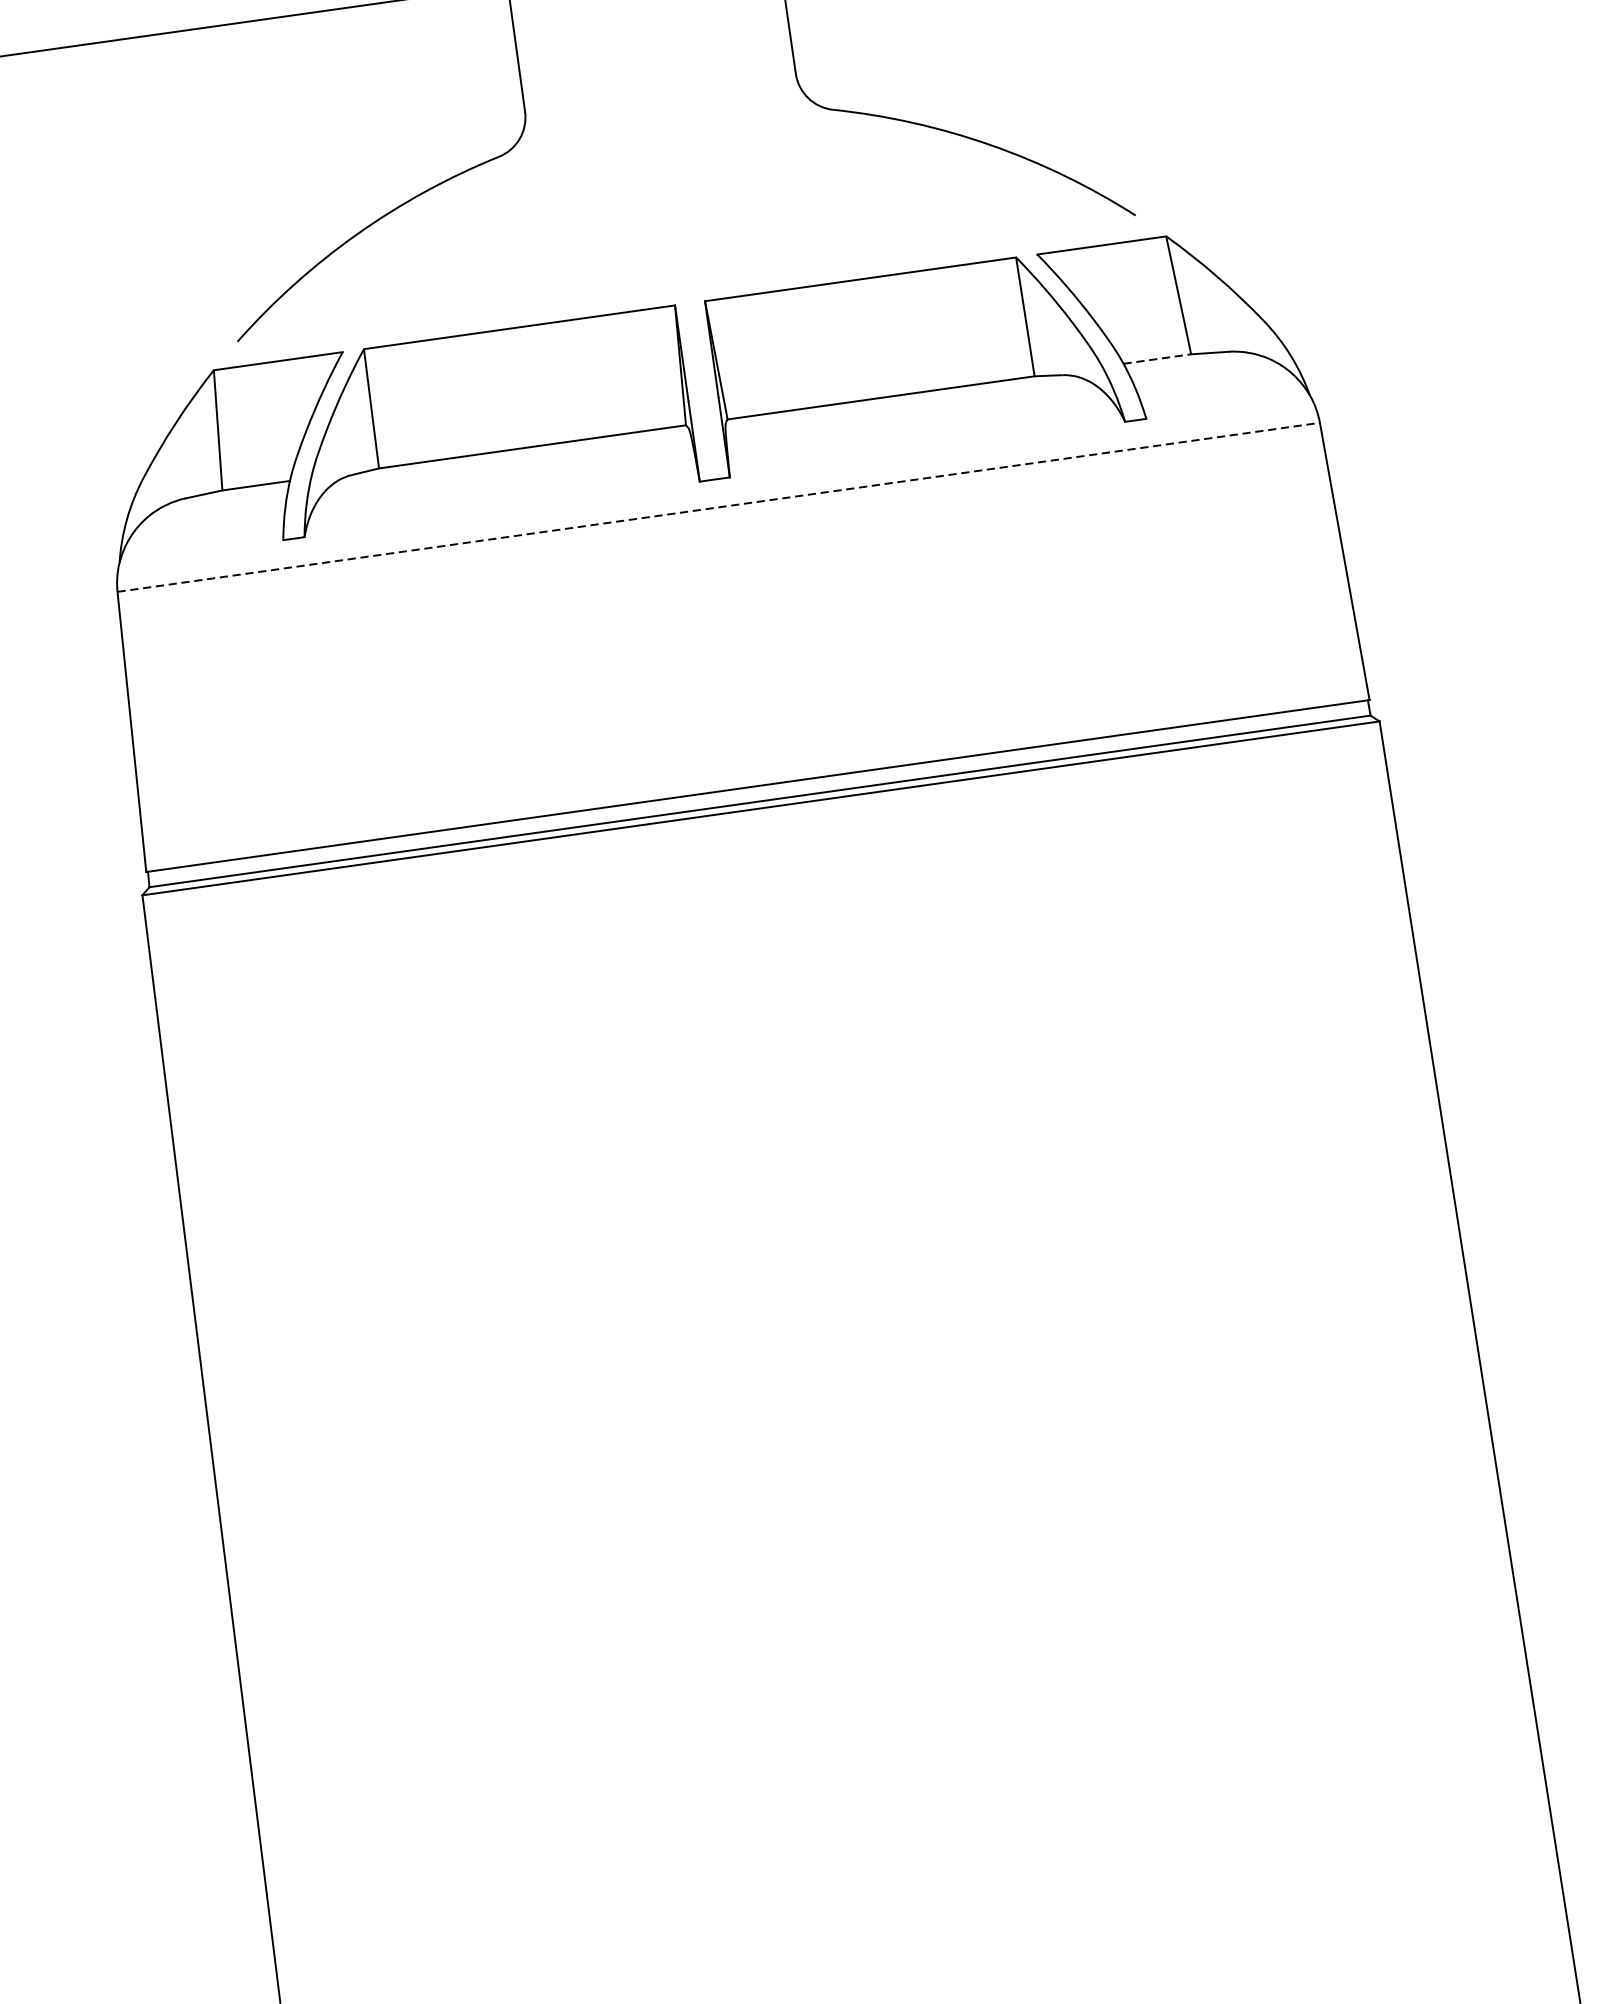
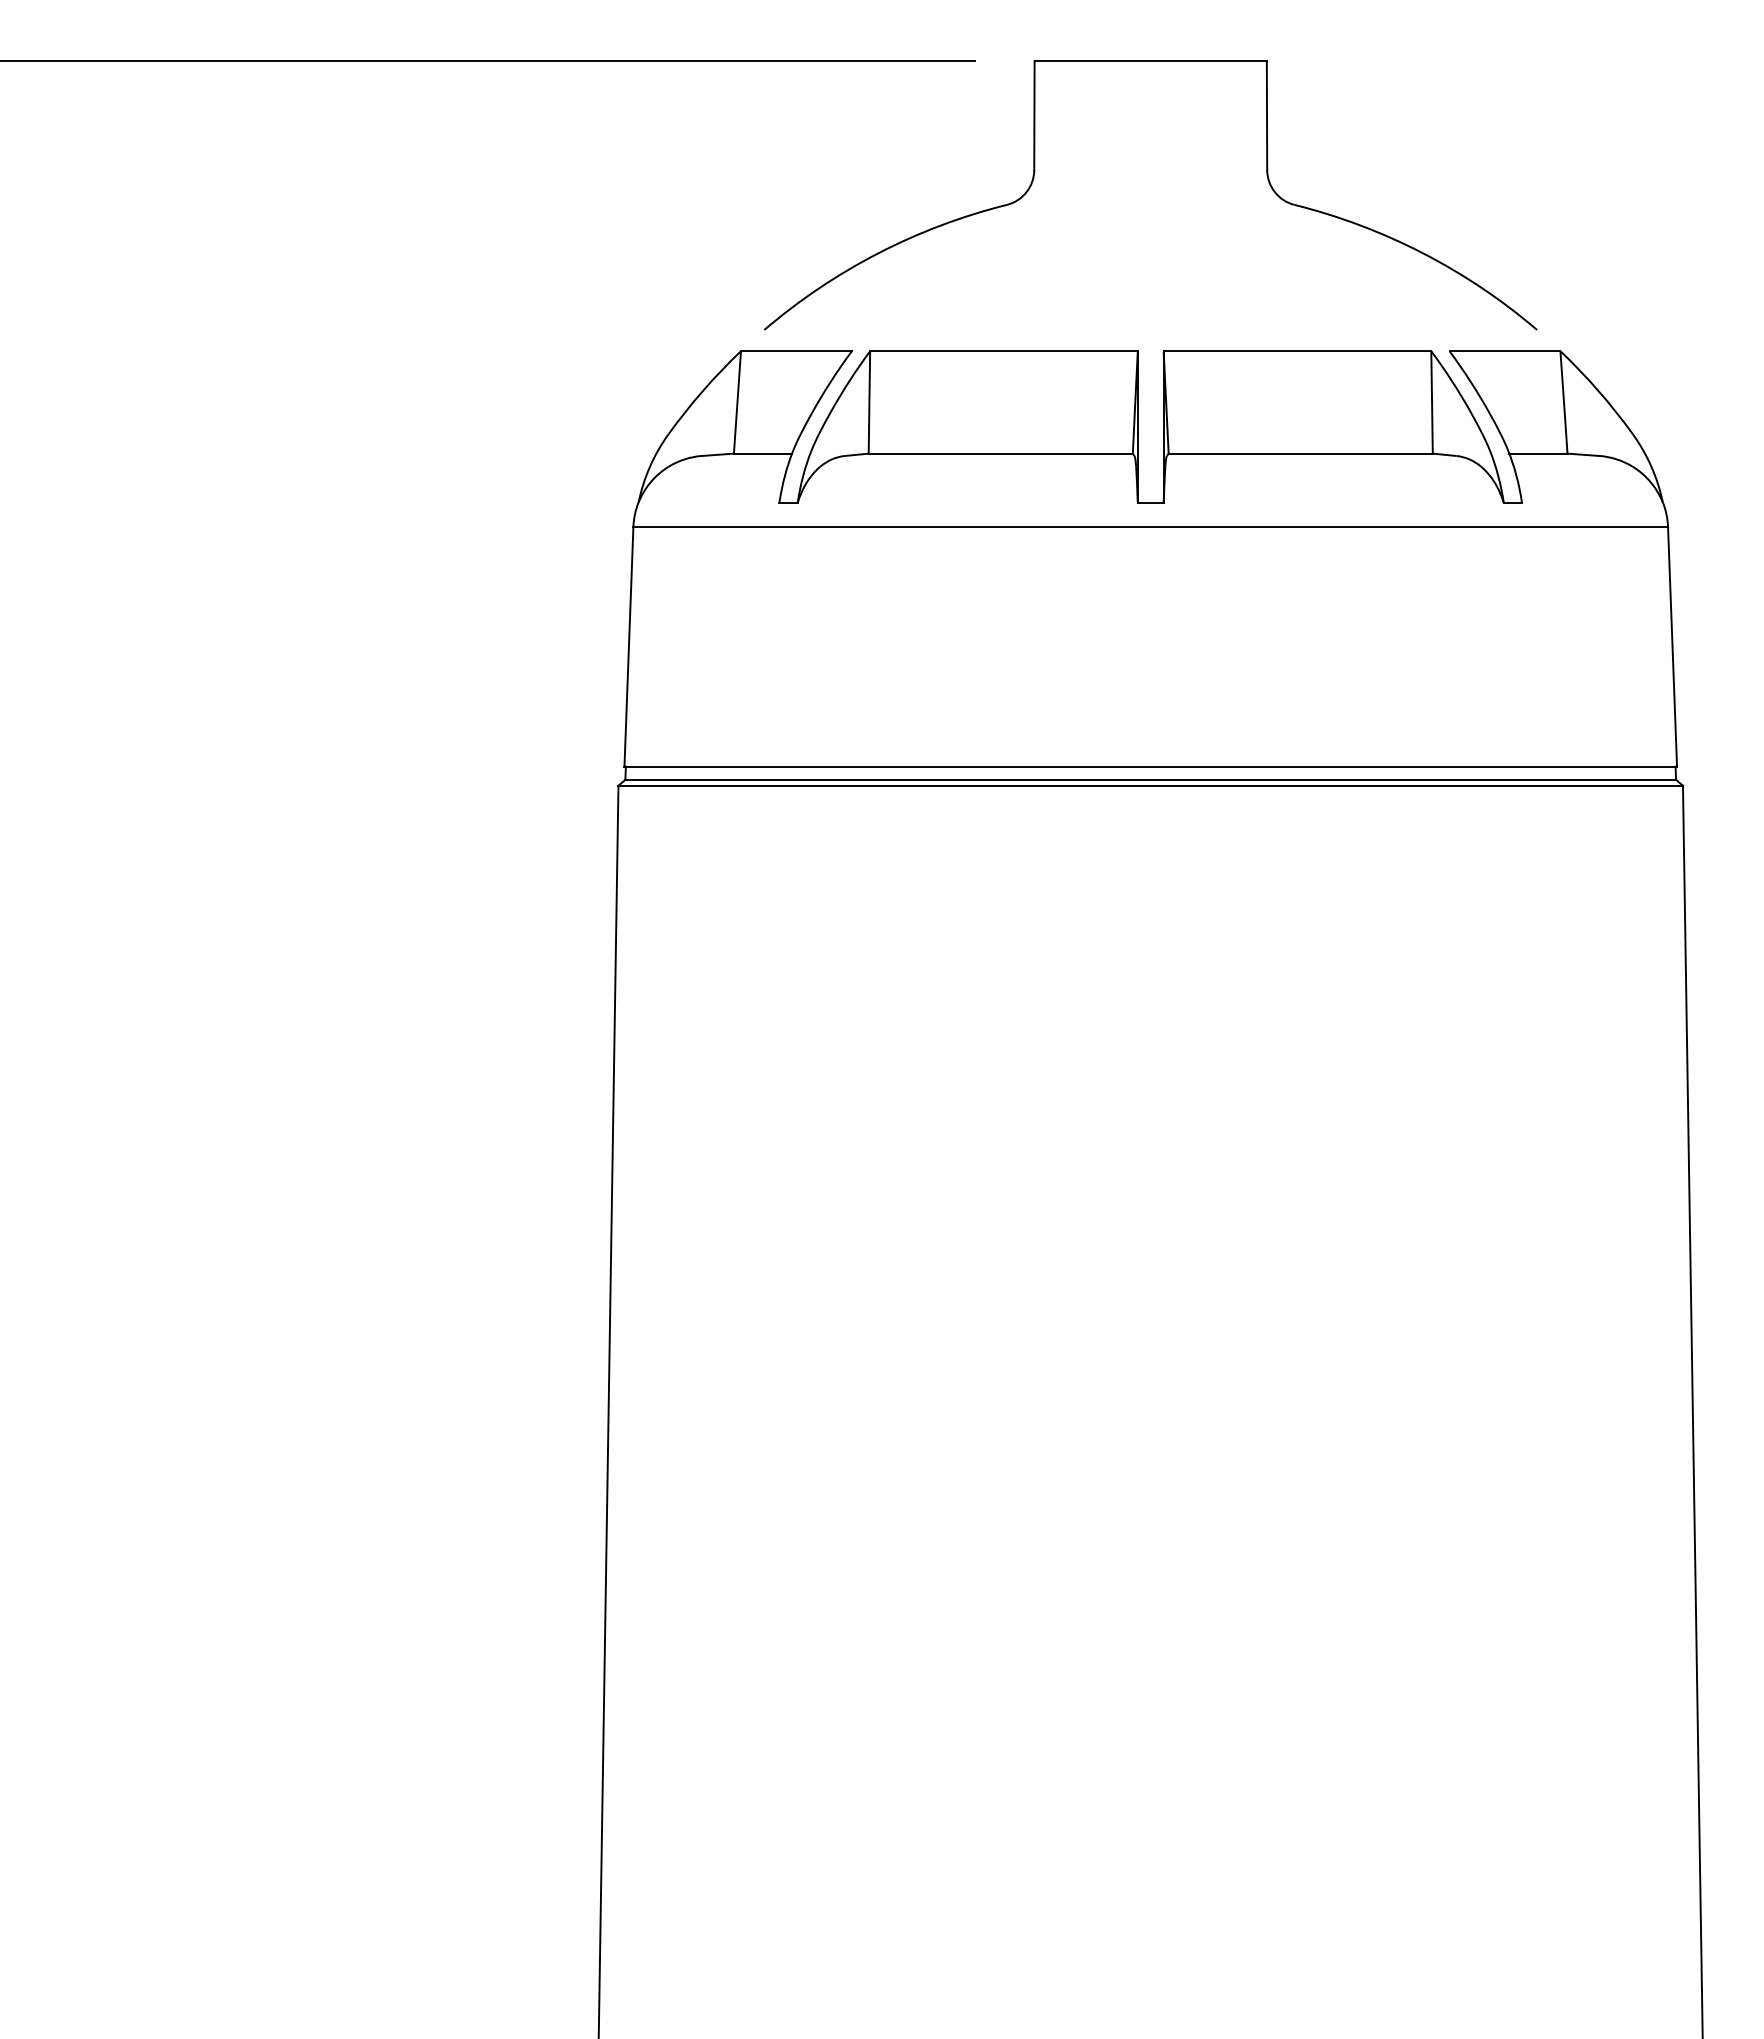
line: (1157, 358) -> (1538, 453), dashed -> solid
line: (719, 506) -> (1151, 526), dashed -> solid

